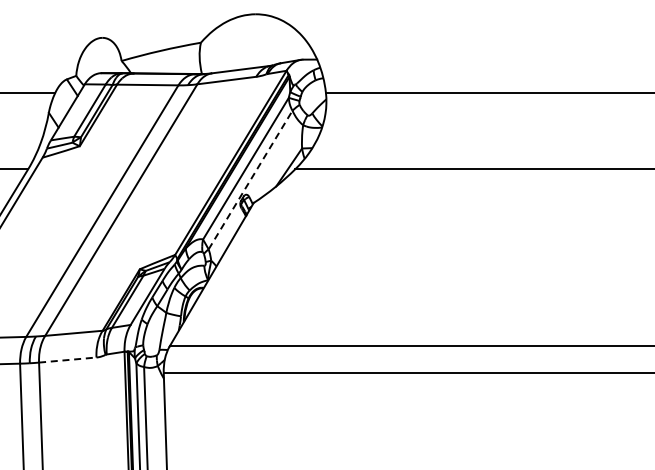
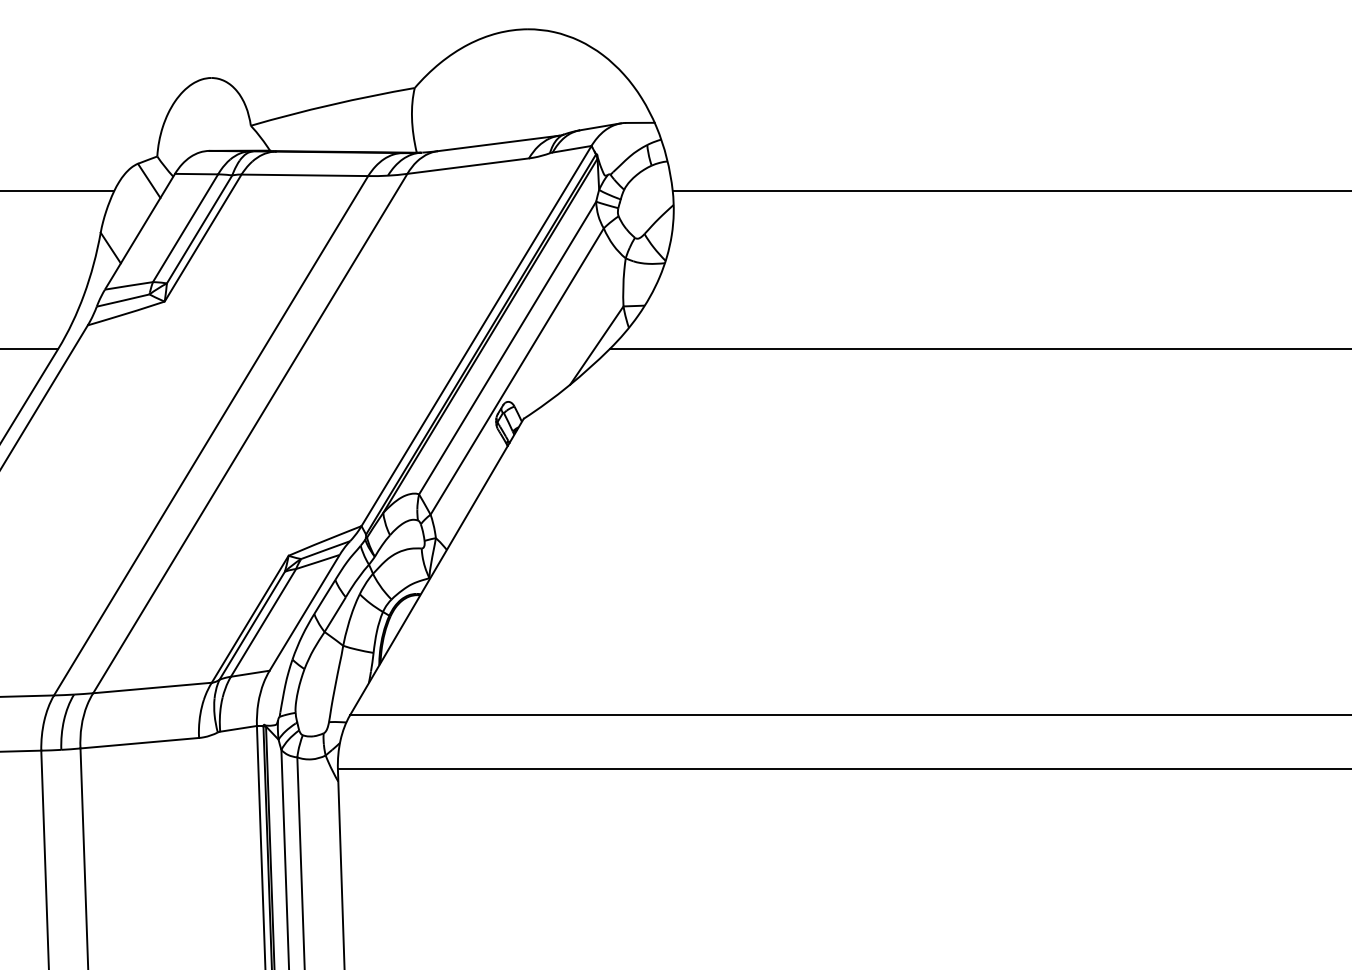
line: (250, 179) -> (517, 370), dashed -> solid
line: (67, 360) -> (139, 744), dashed -> solid

